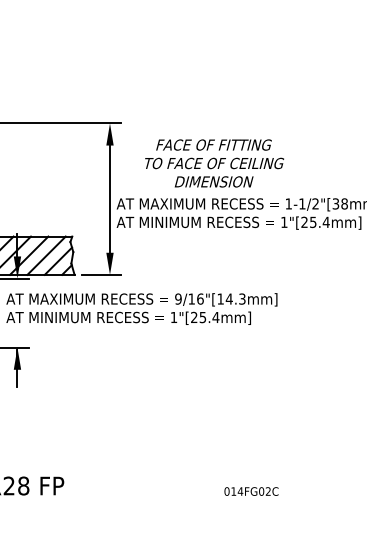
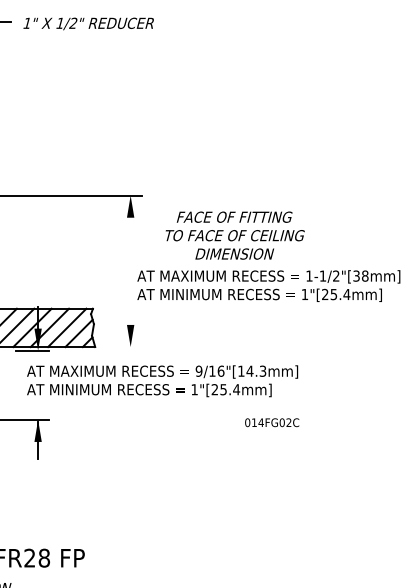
line: (109, 198) -> (130, 270), removed
line: (100, 275) -> (121, 347), removed
text: (251, 491) -> (272, 422), moved

